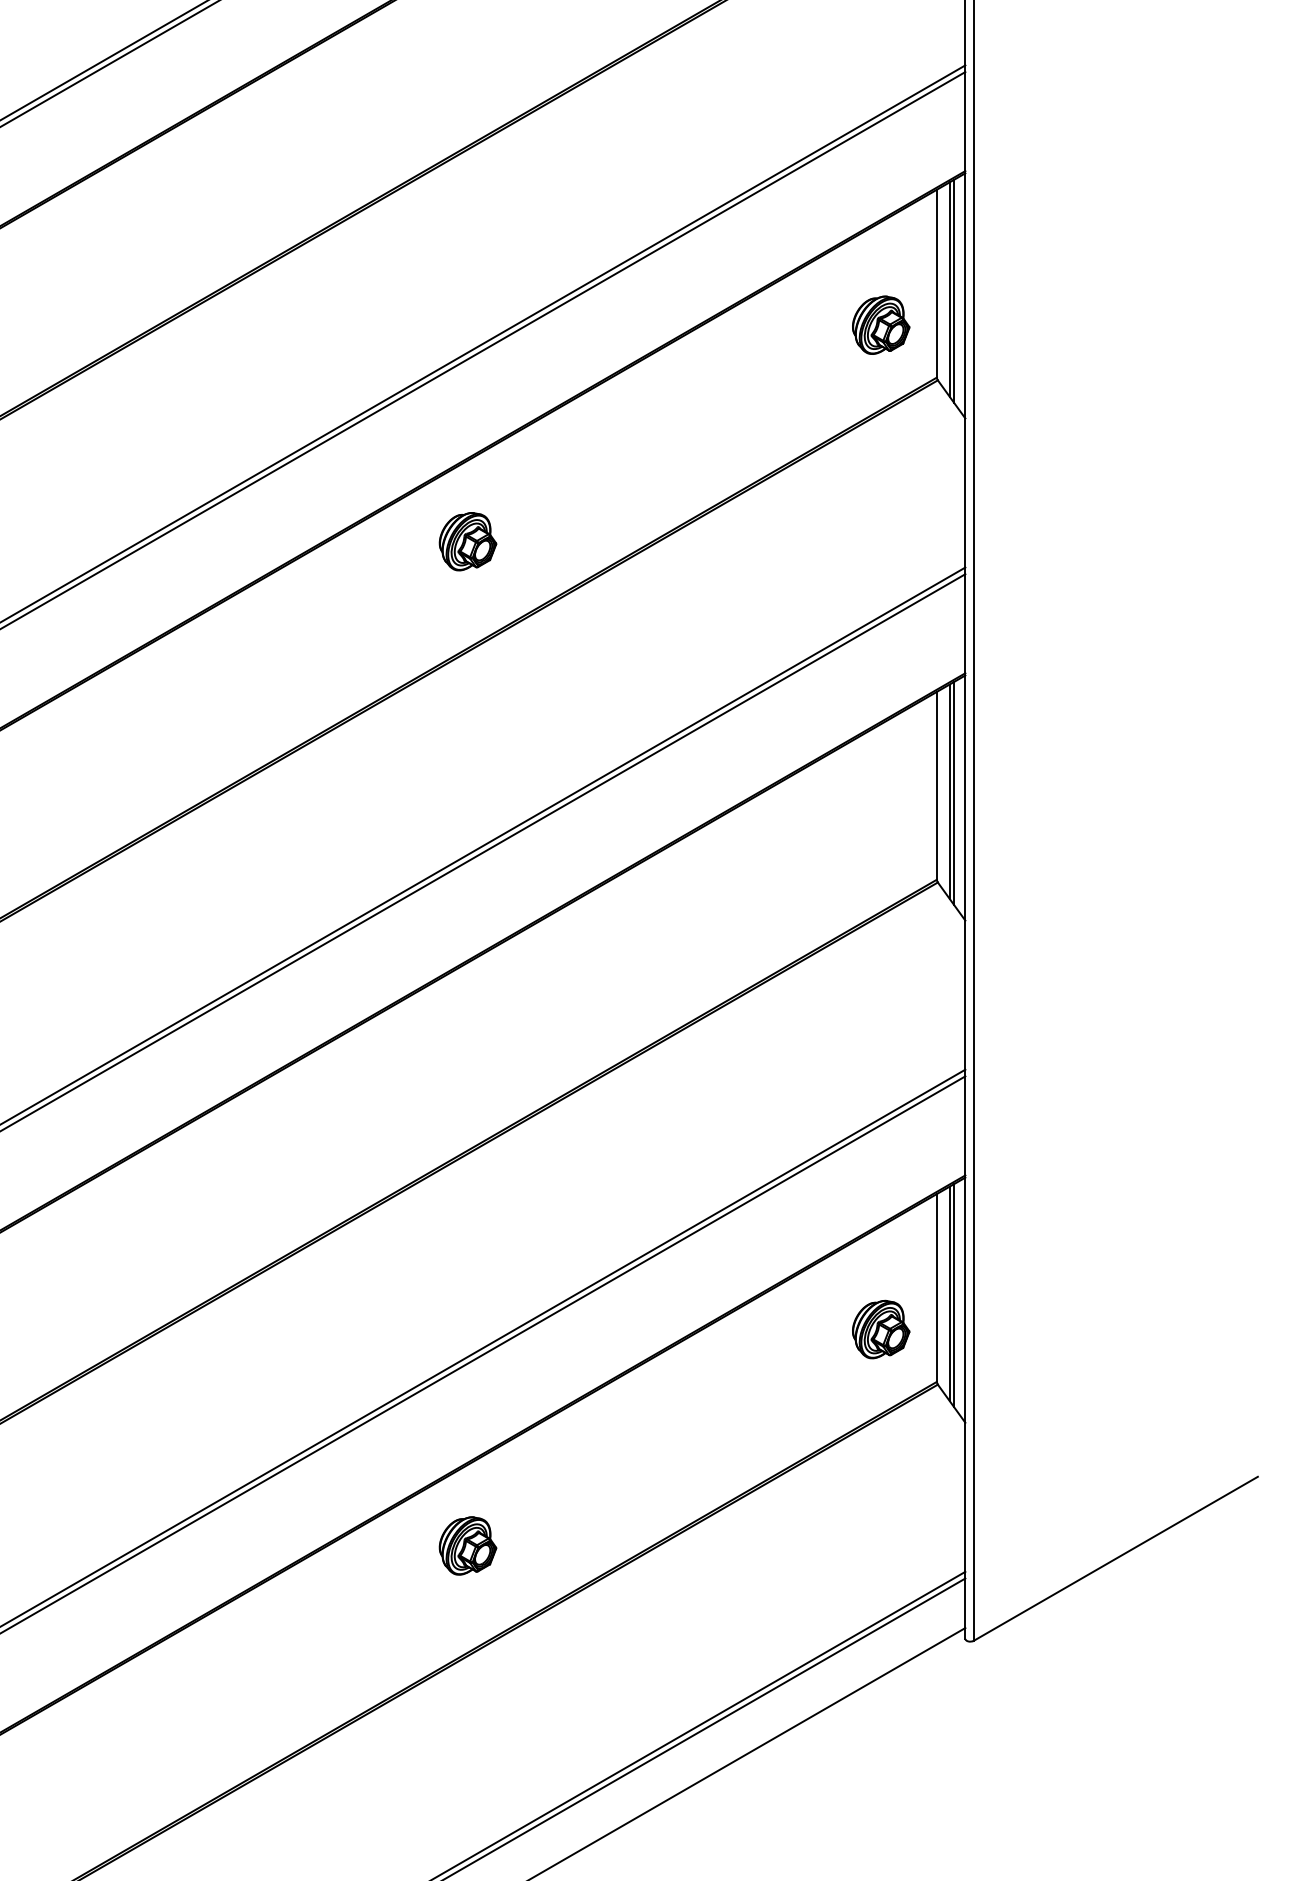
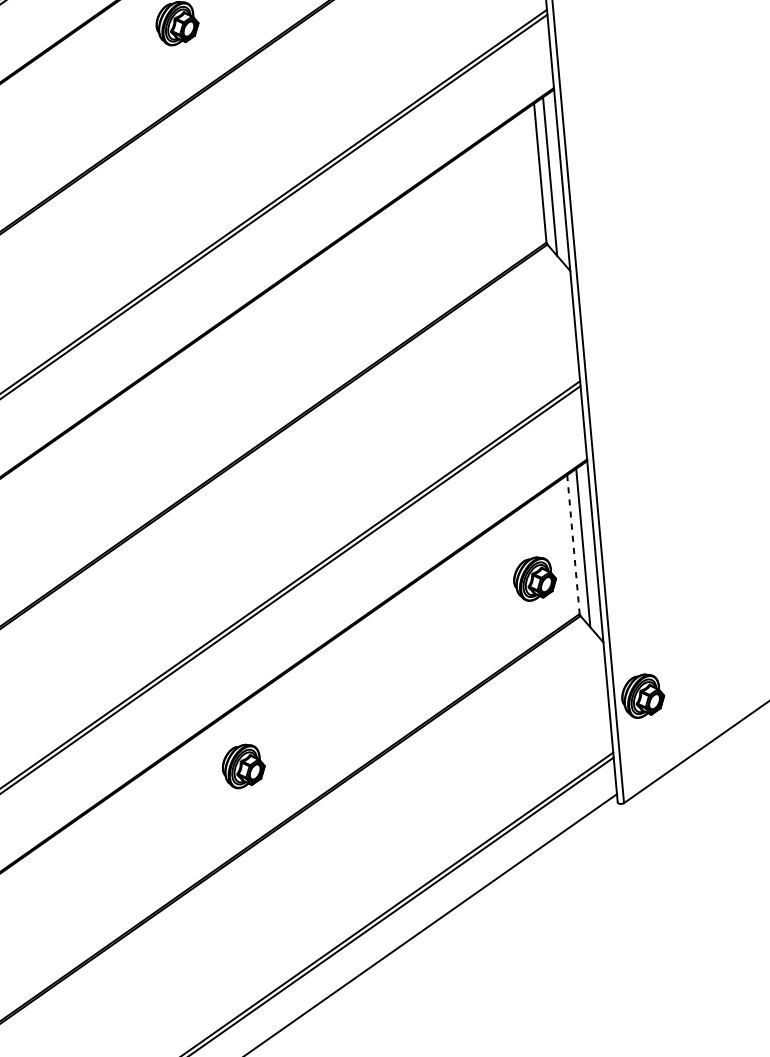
line: (954, 793) -> (553, 177), removed
line: (936, 1287) -> (573, 544), solid -> dashed
line: (954, 1295) -> (586, 548), removed
part: (1012, 1499) -> (643, 696), added

